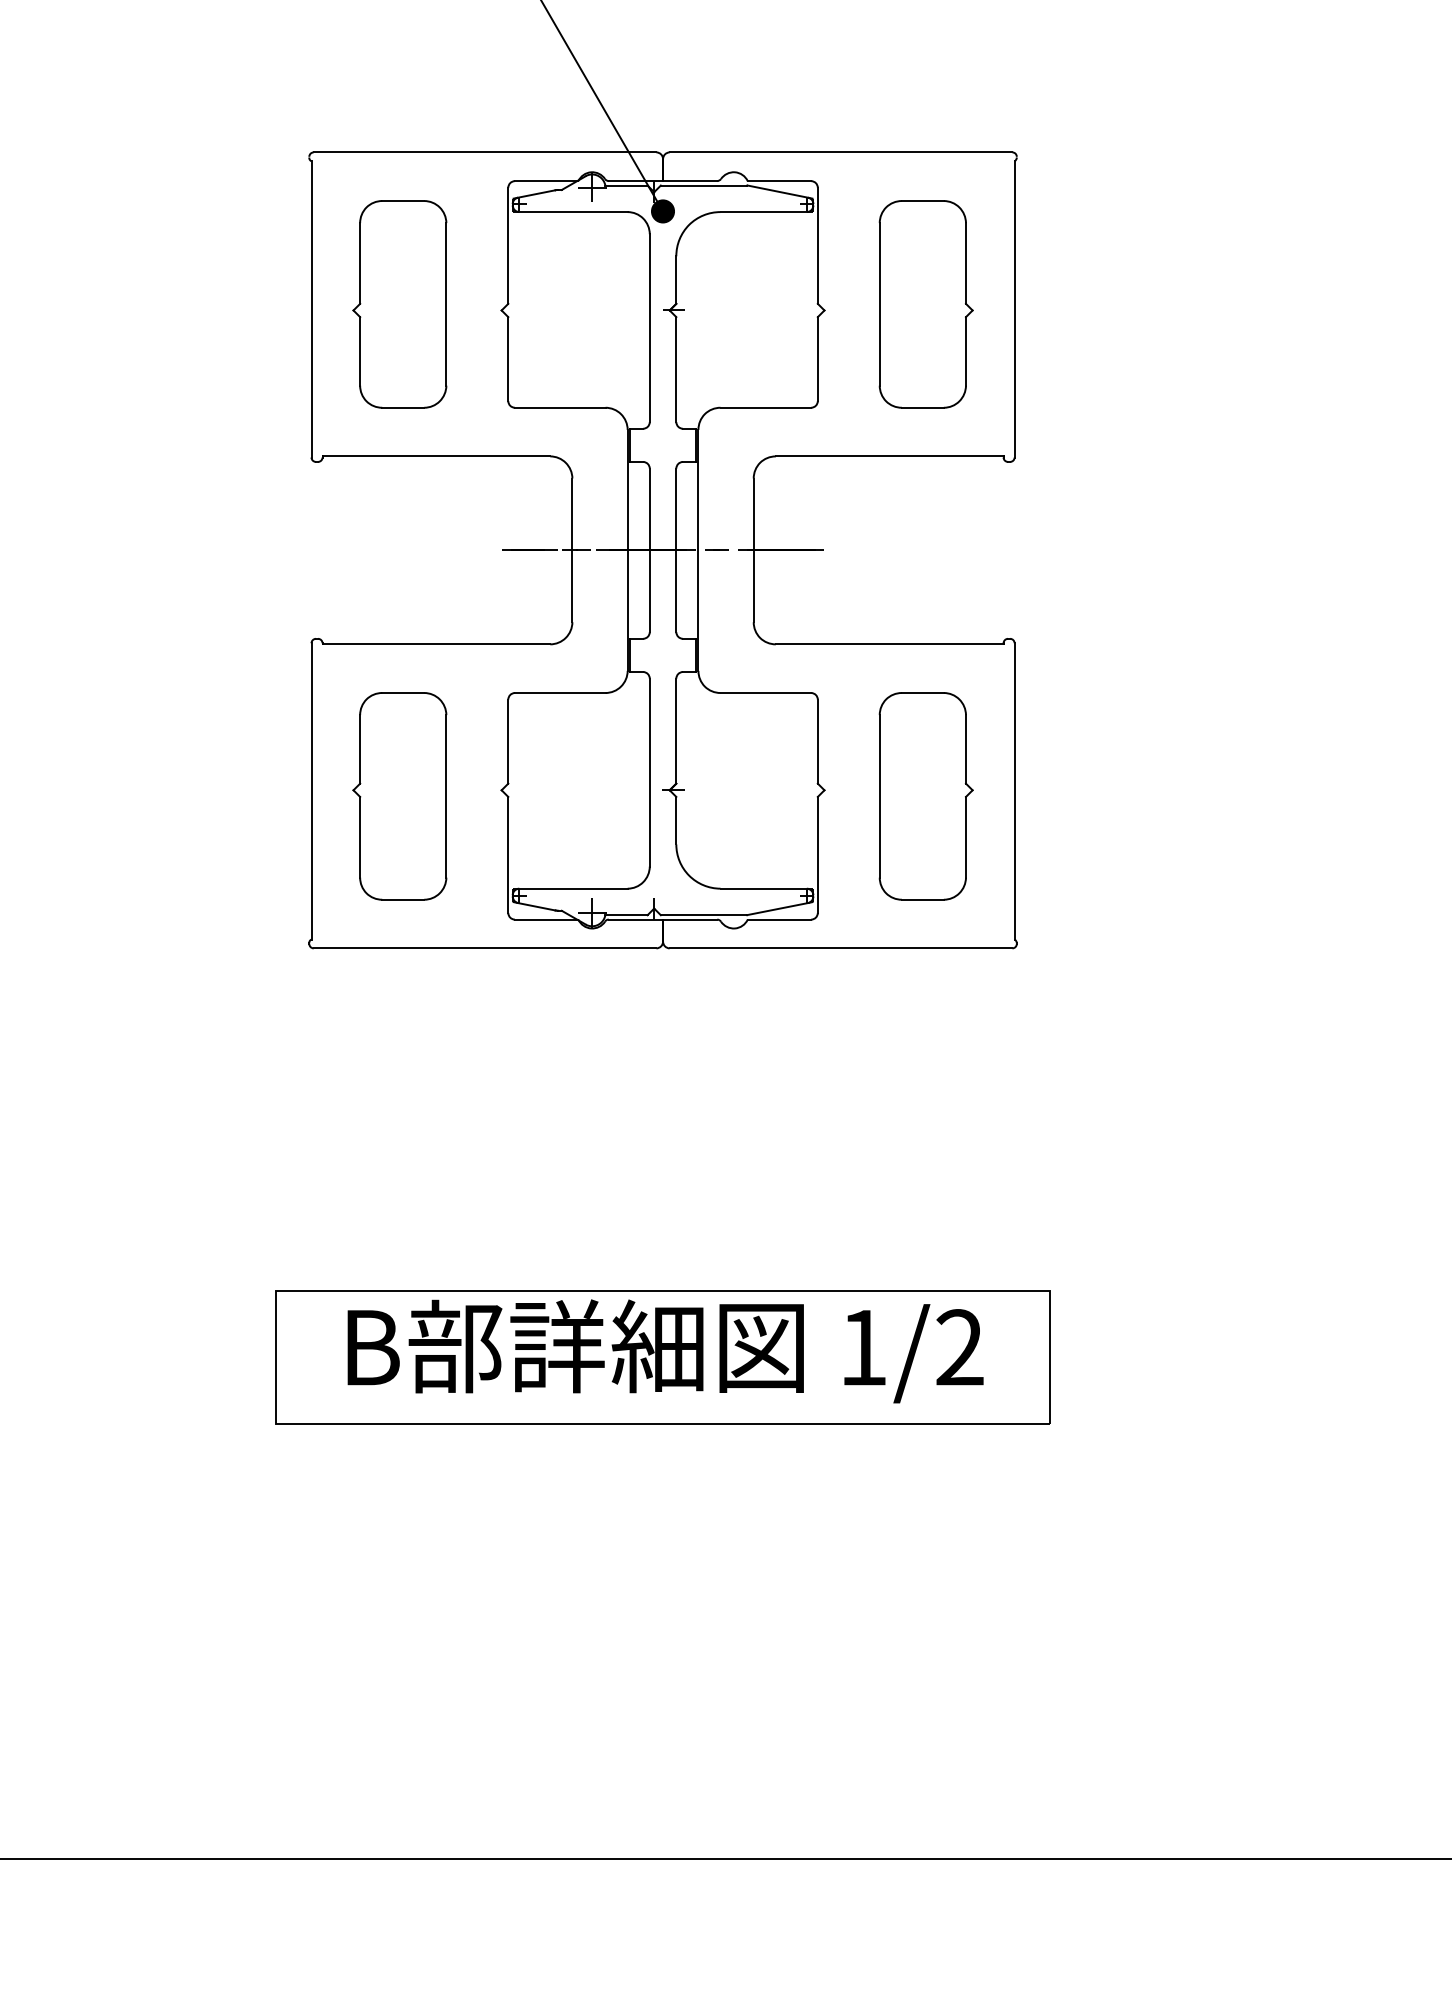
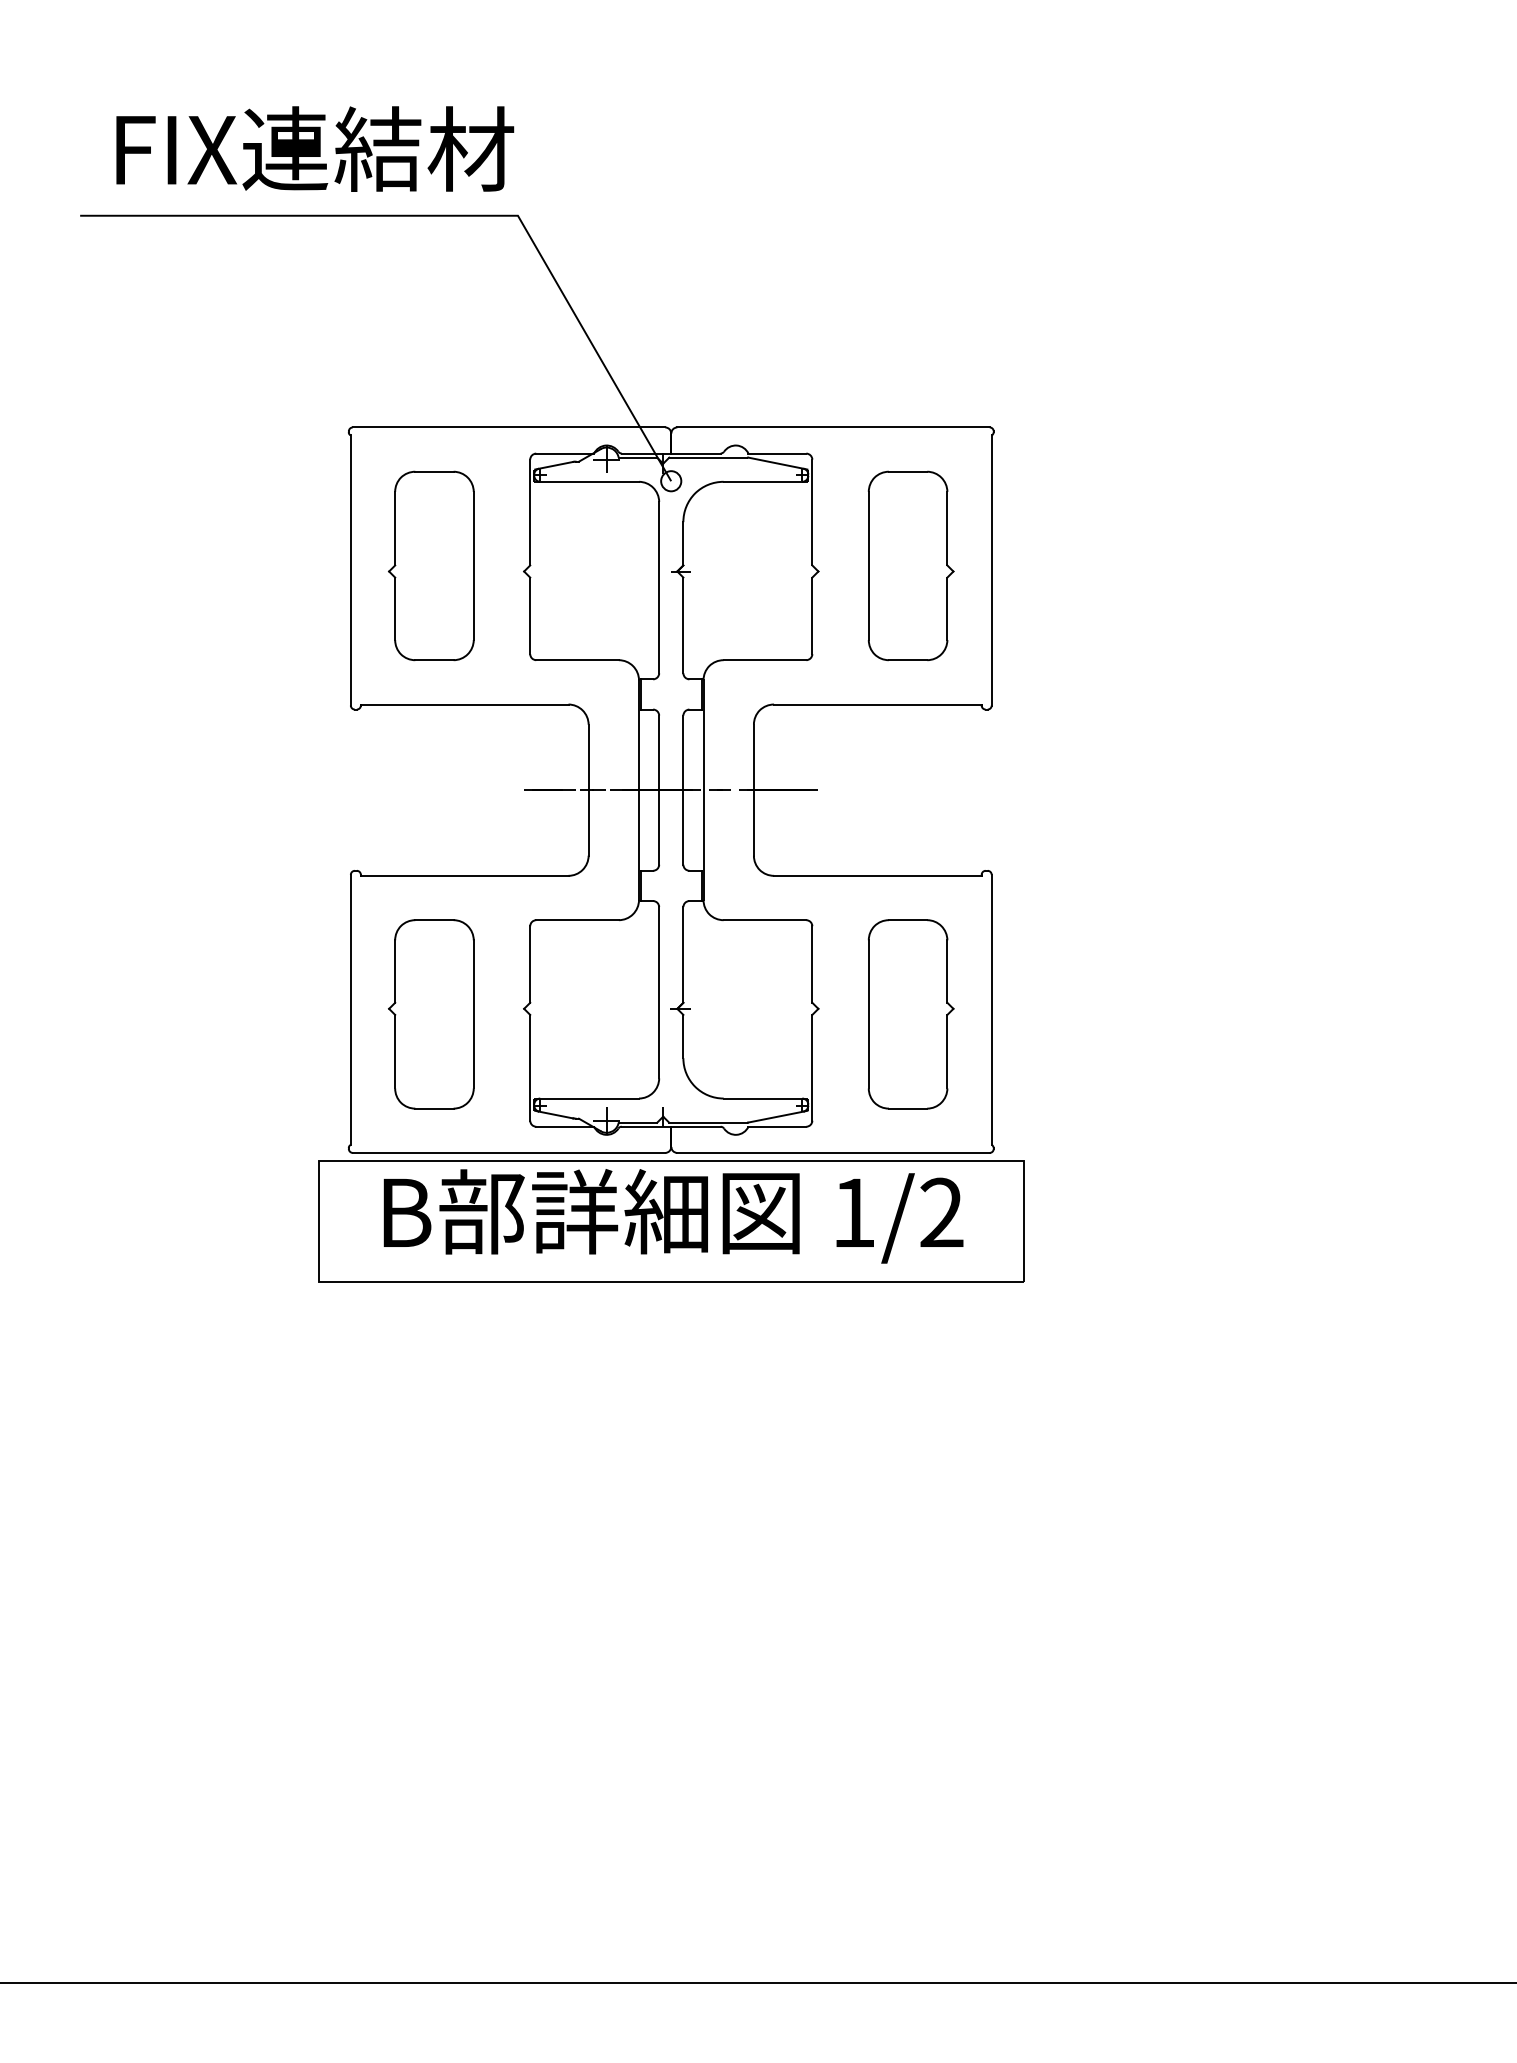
fill: (663, 211) -> (671, 481), removed
part: (663, 1357) -> (671, 1221), moved

